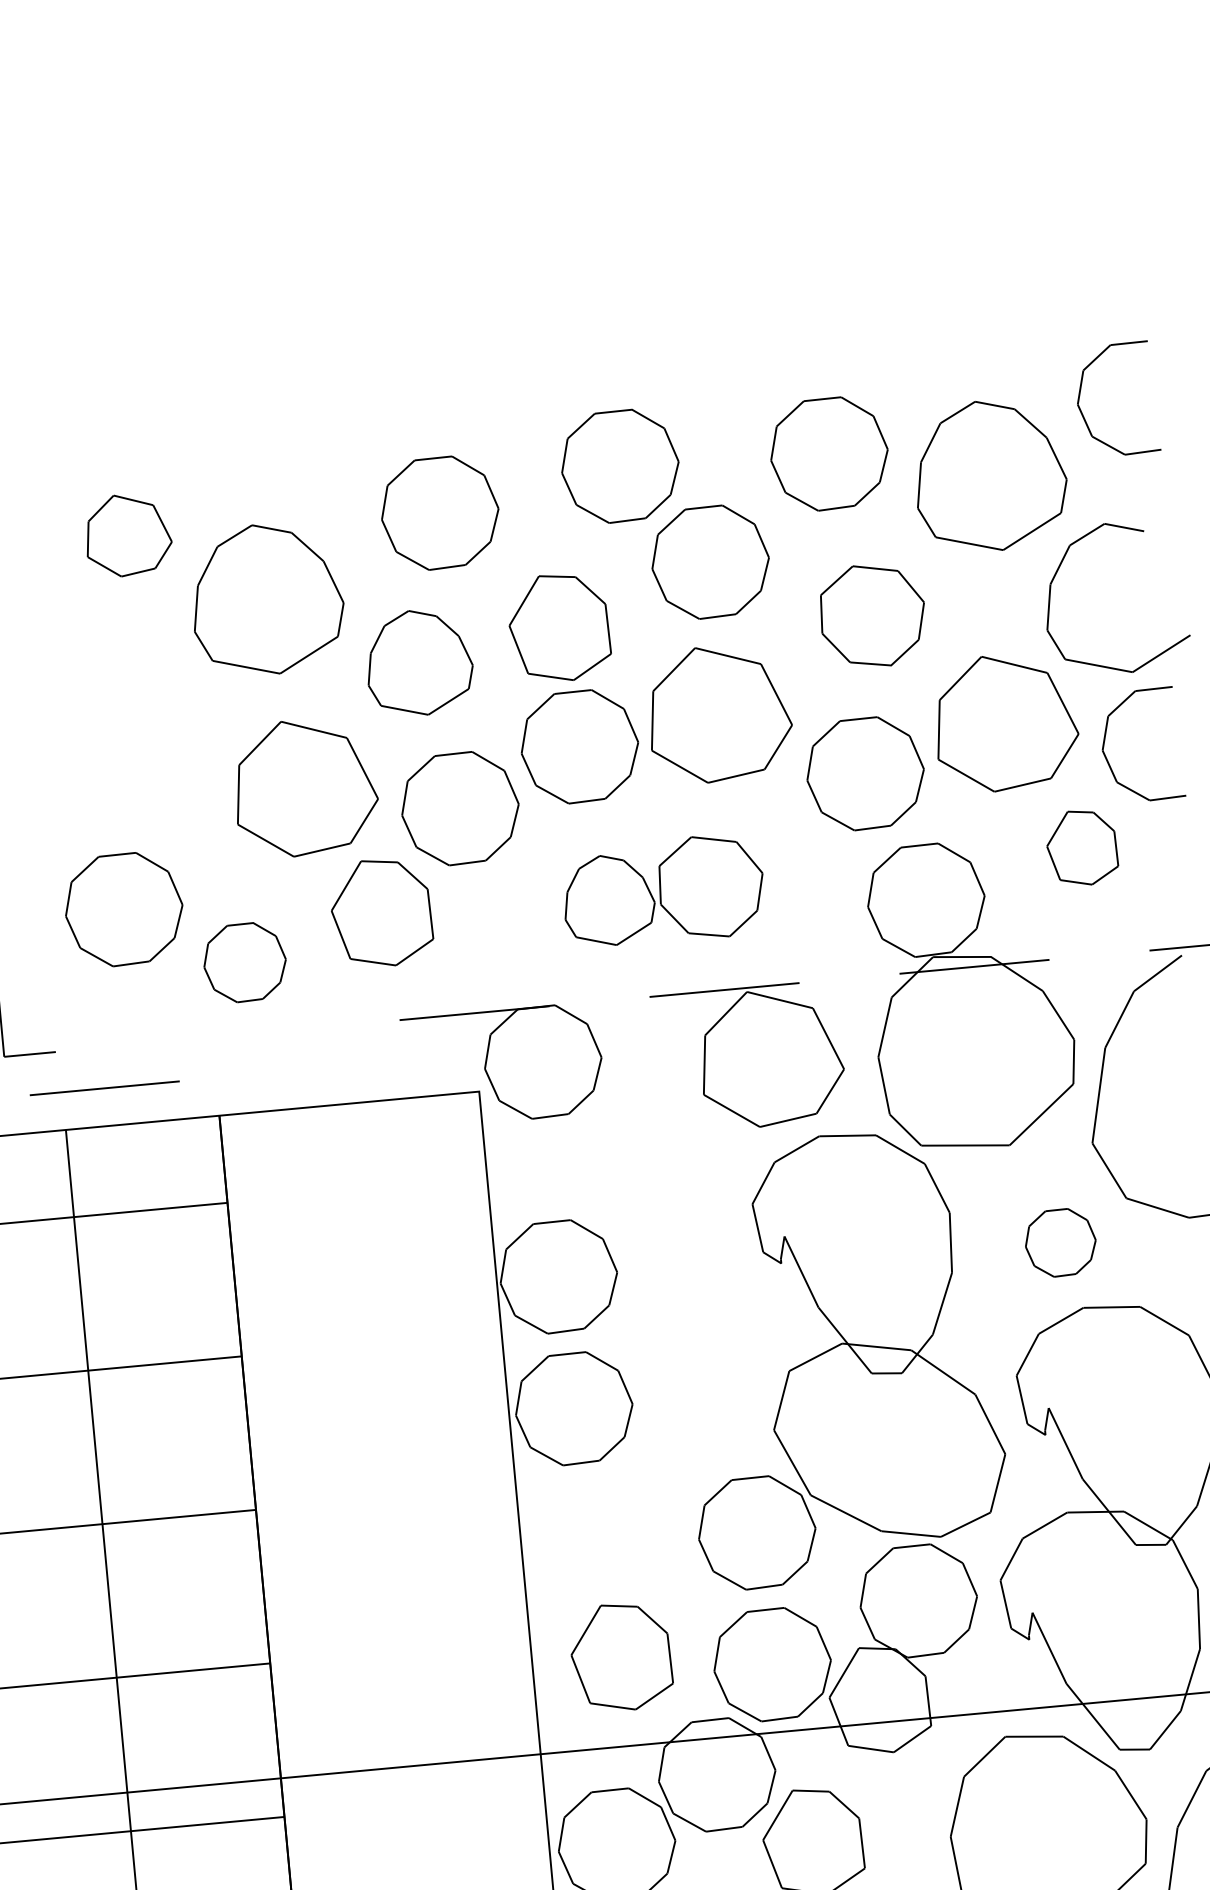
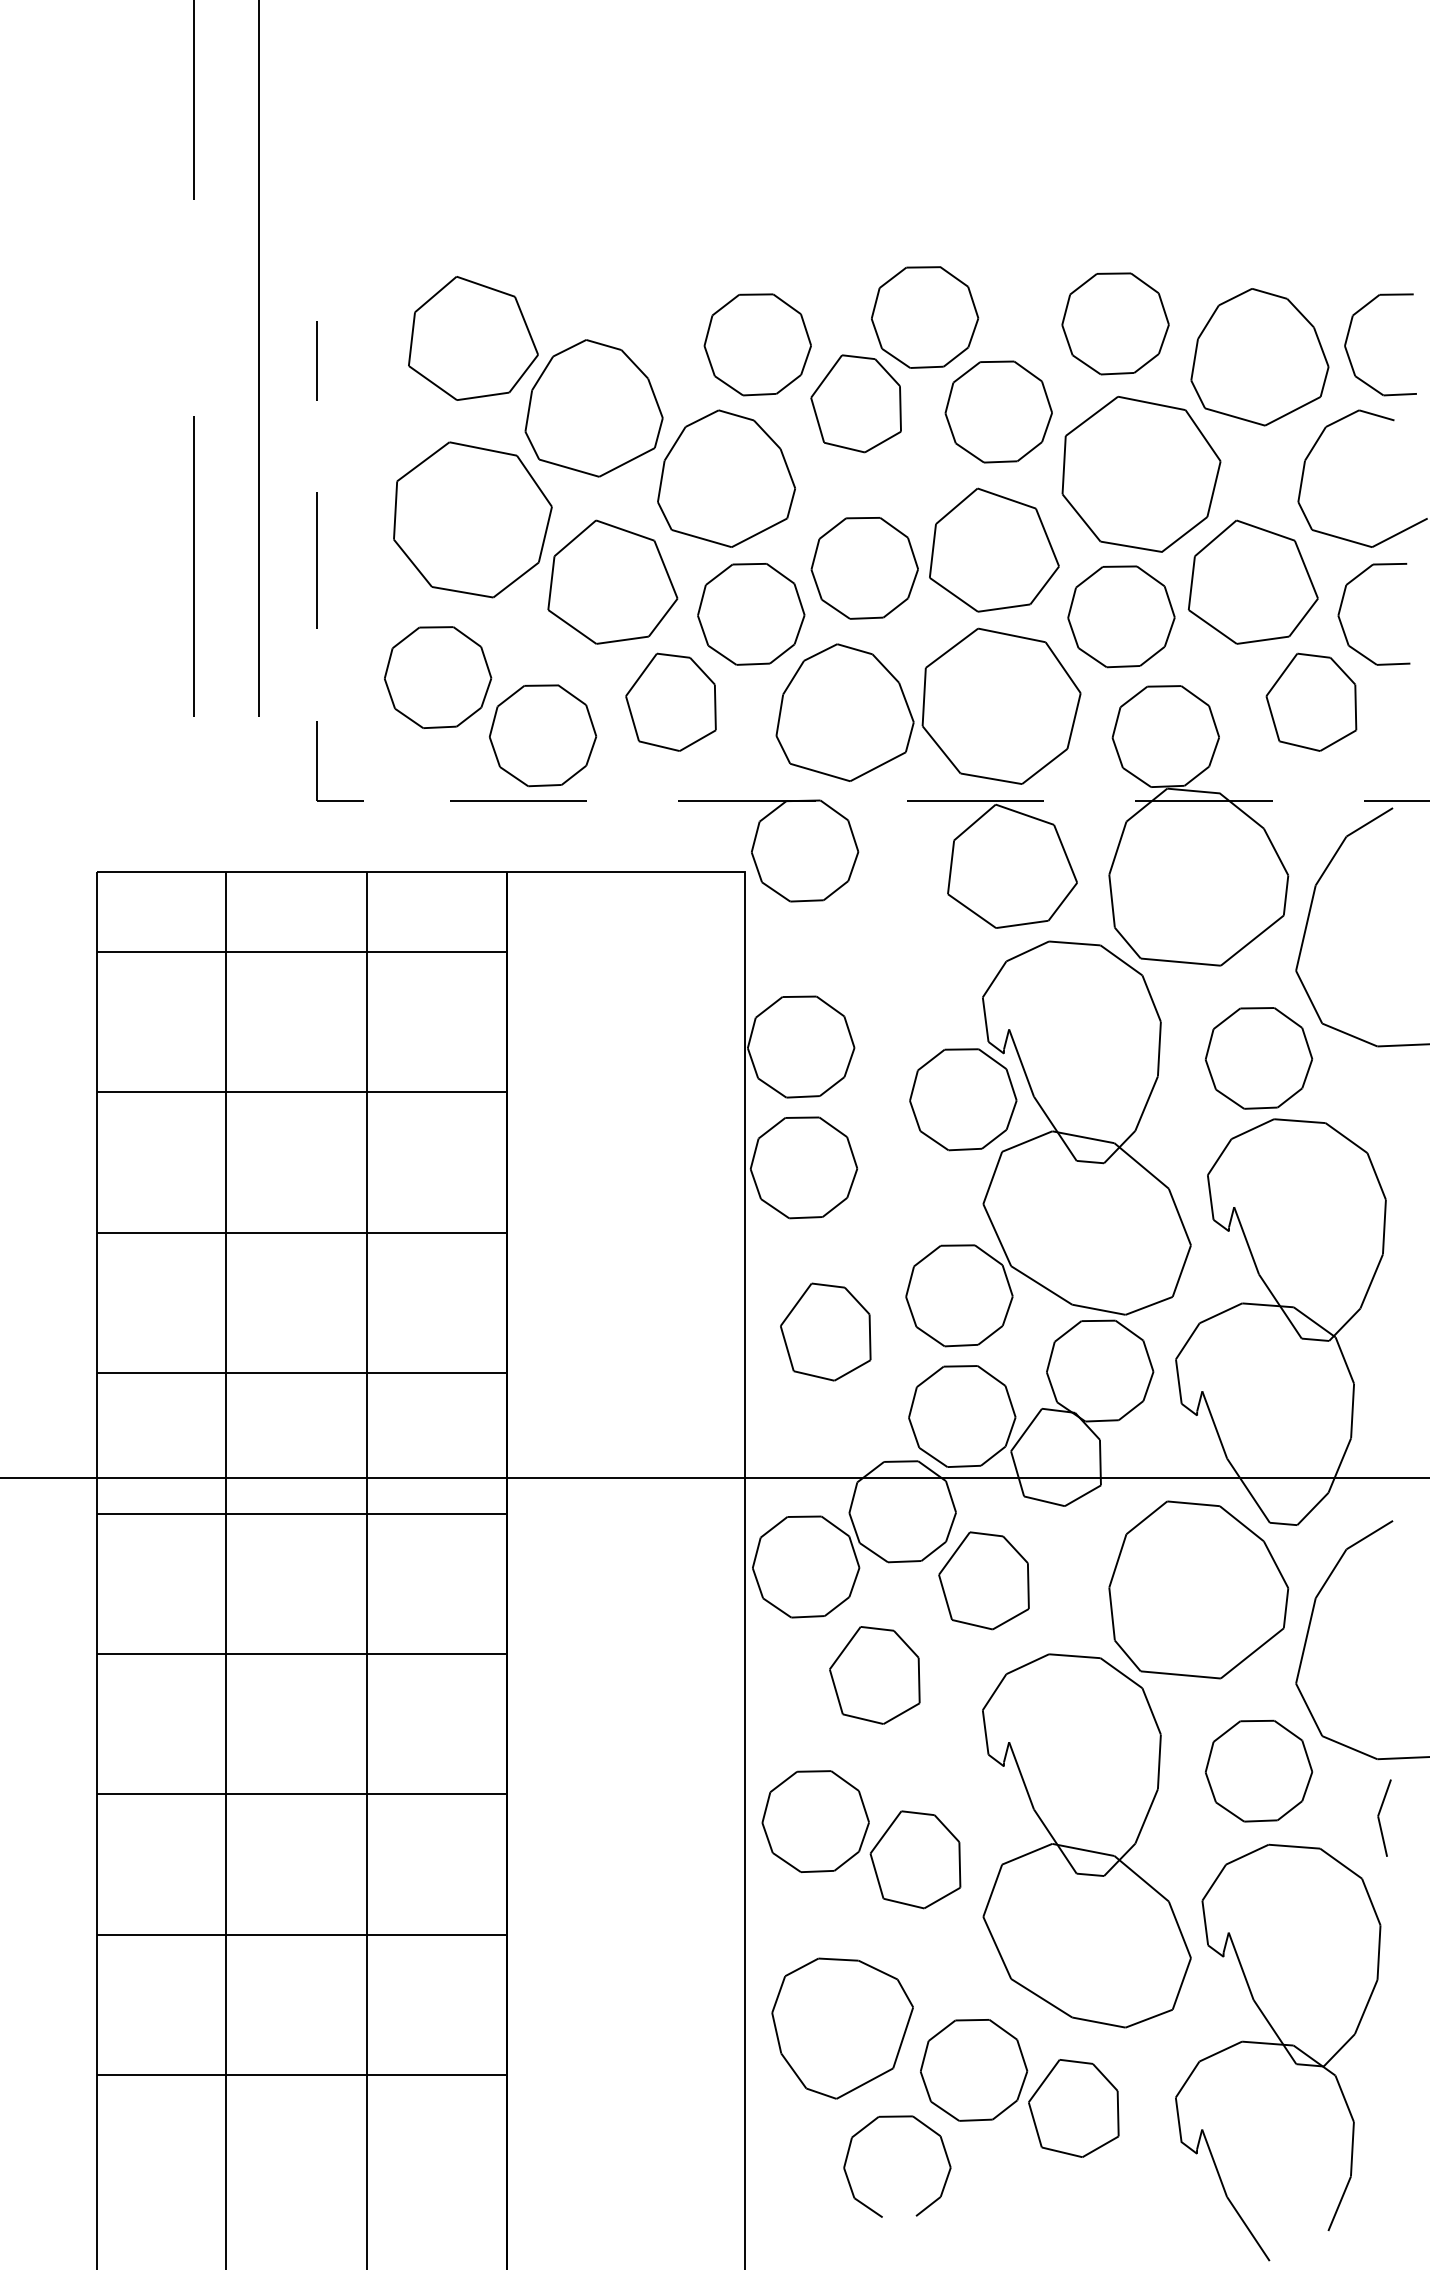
part: (1080, 394) -> (1348, 337), moved
part: (128, 535) -> (473, 338), size x1.67
part: (872, 615) -> (1141, 473), size x1.67
part: (558, 627) -> (855, 403), moved
part: (419, 662) -> (726, 478), size x1.43
part: (145, 733) -> (472, 519), added
part: (1081, 847) -> (1311, 701), size x1.43
part: (663, 890) -> (928, 705), size x1.67
part: (245, 962) -> (543, 735), size x1.43
line: (104, 1087) -> (518, 800), moved
part: (1060, 1243) -> (1258, 1058), size x1.67
part: (741, 1317) -> (963, 1099), added
part: (620, 1656) -> (825, 1331), moved

